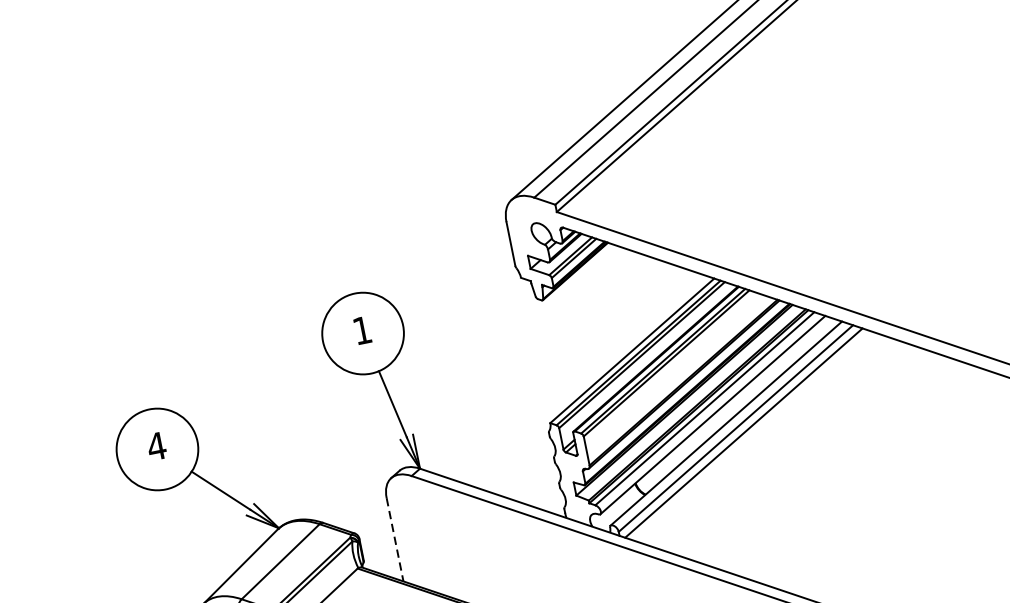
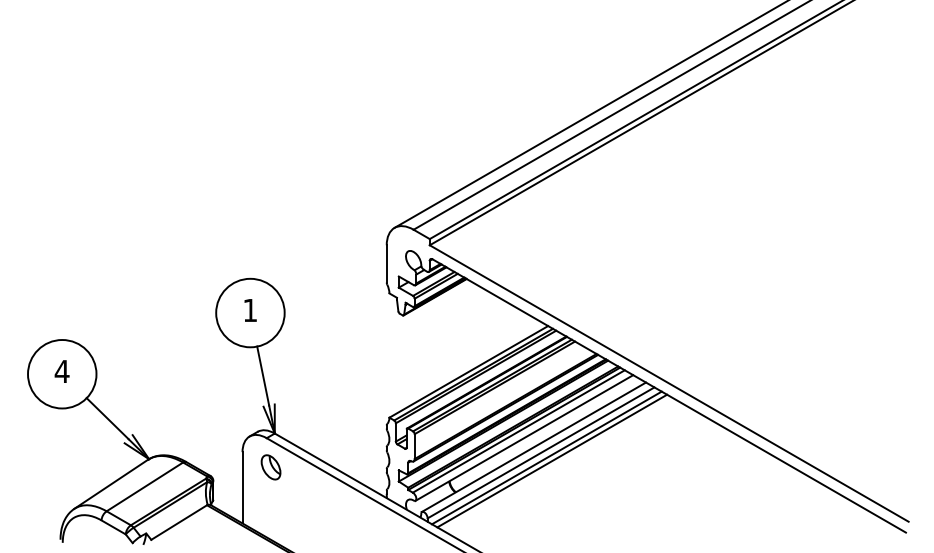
line: (751, 434) -> (552, 460), added
part: (422, 509) -> (270, 467), added
line: (394, 539) -> (242, 487), dashed -> solid

